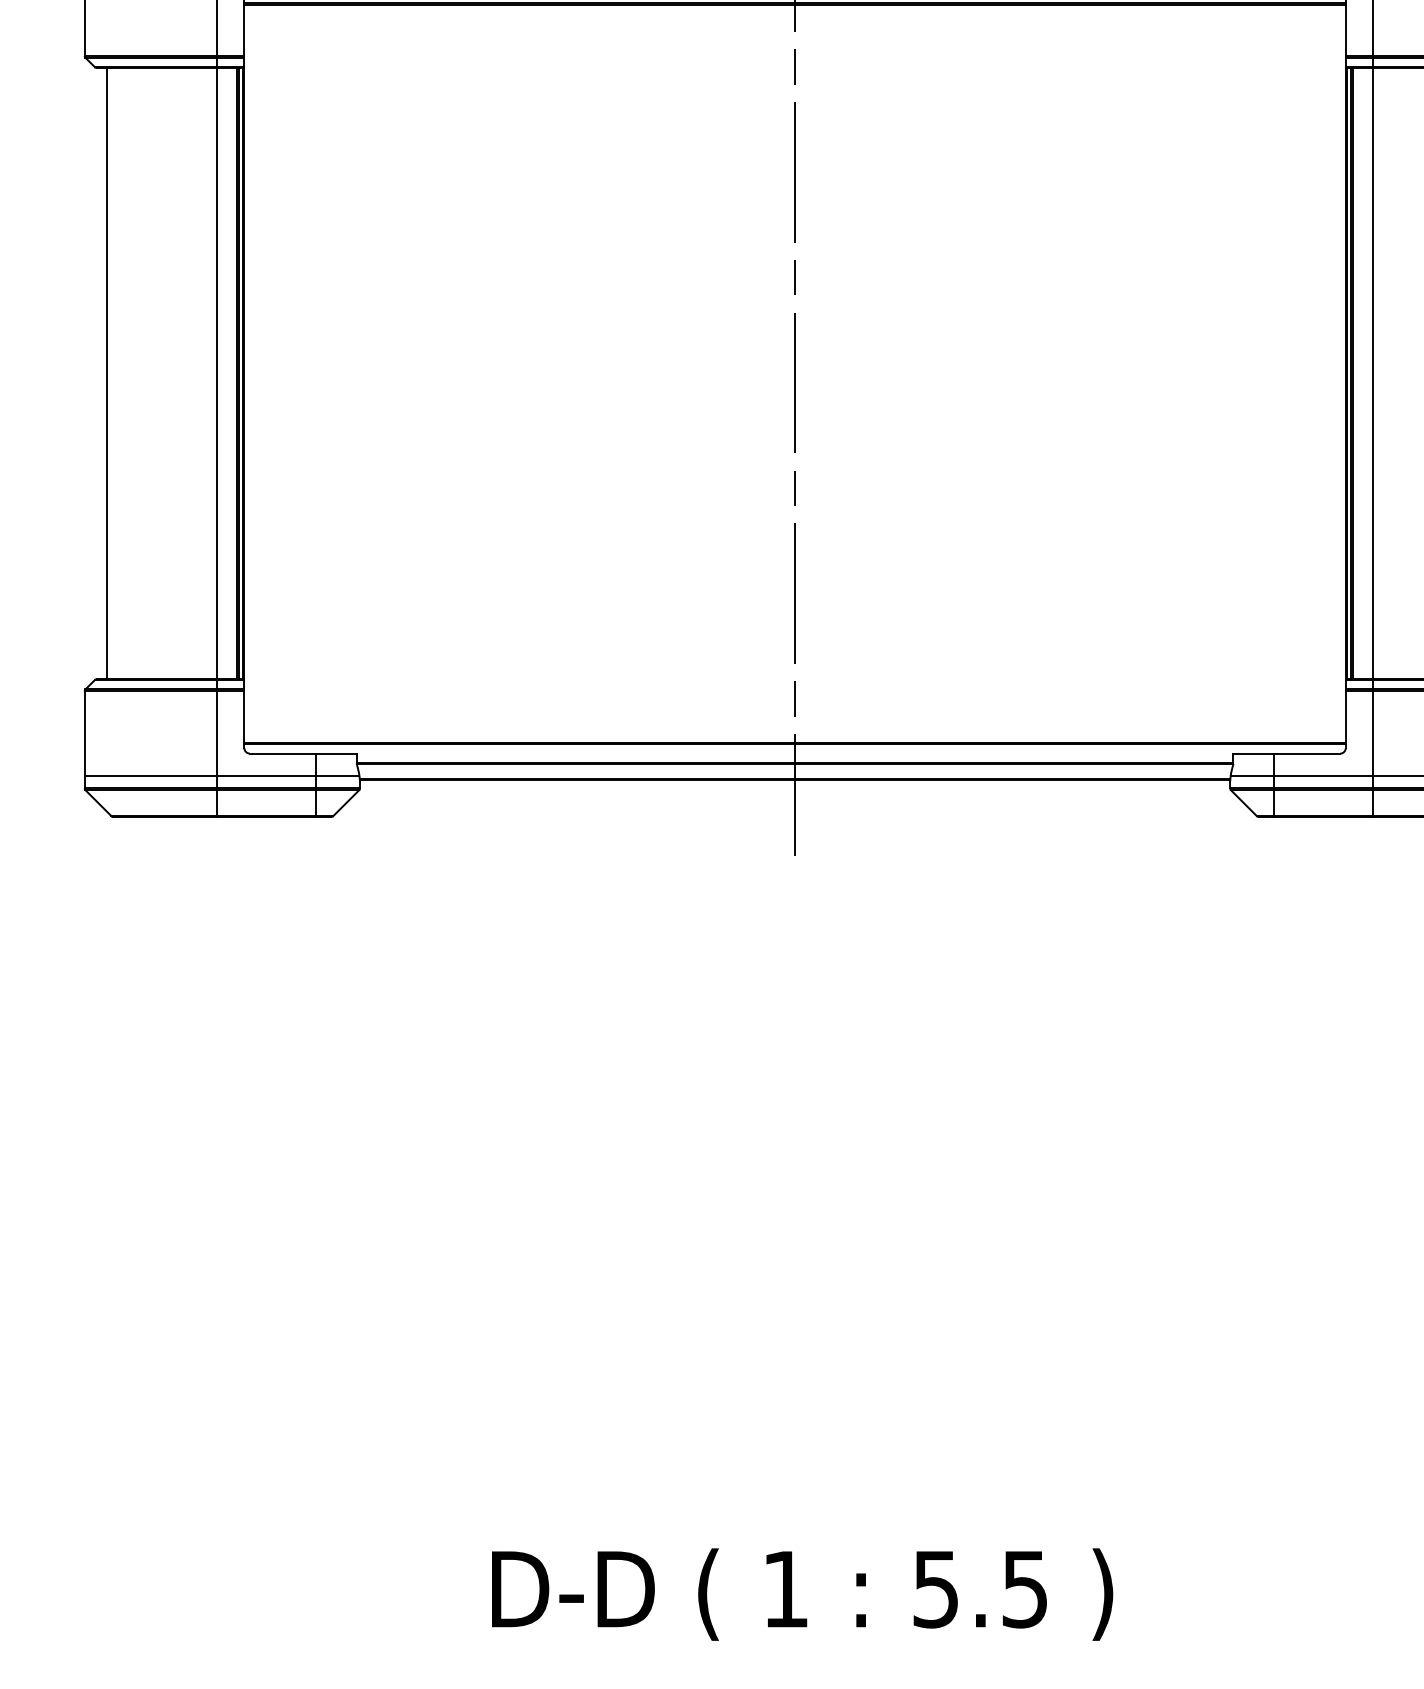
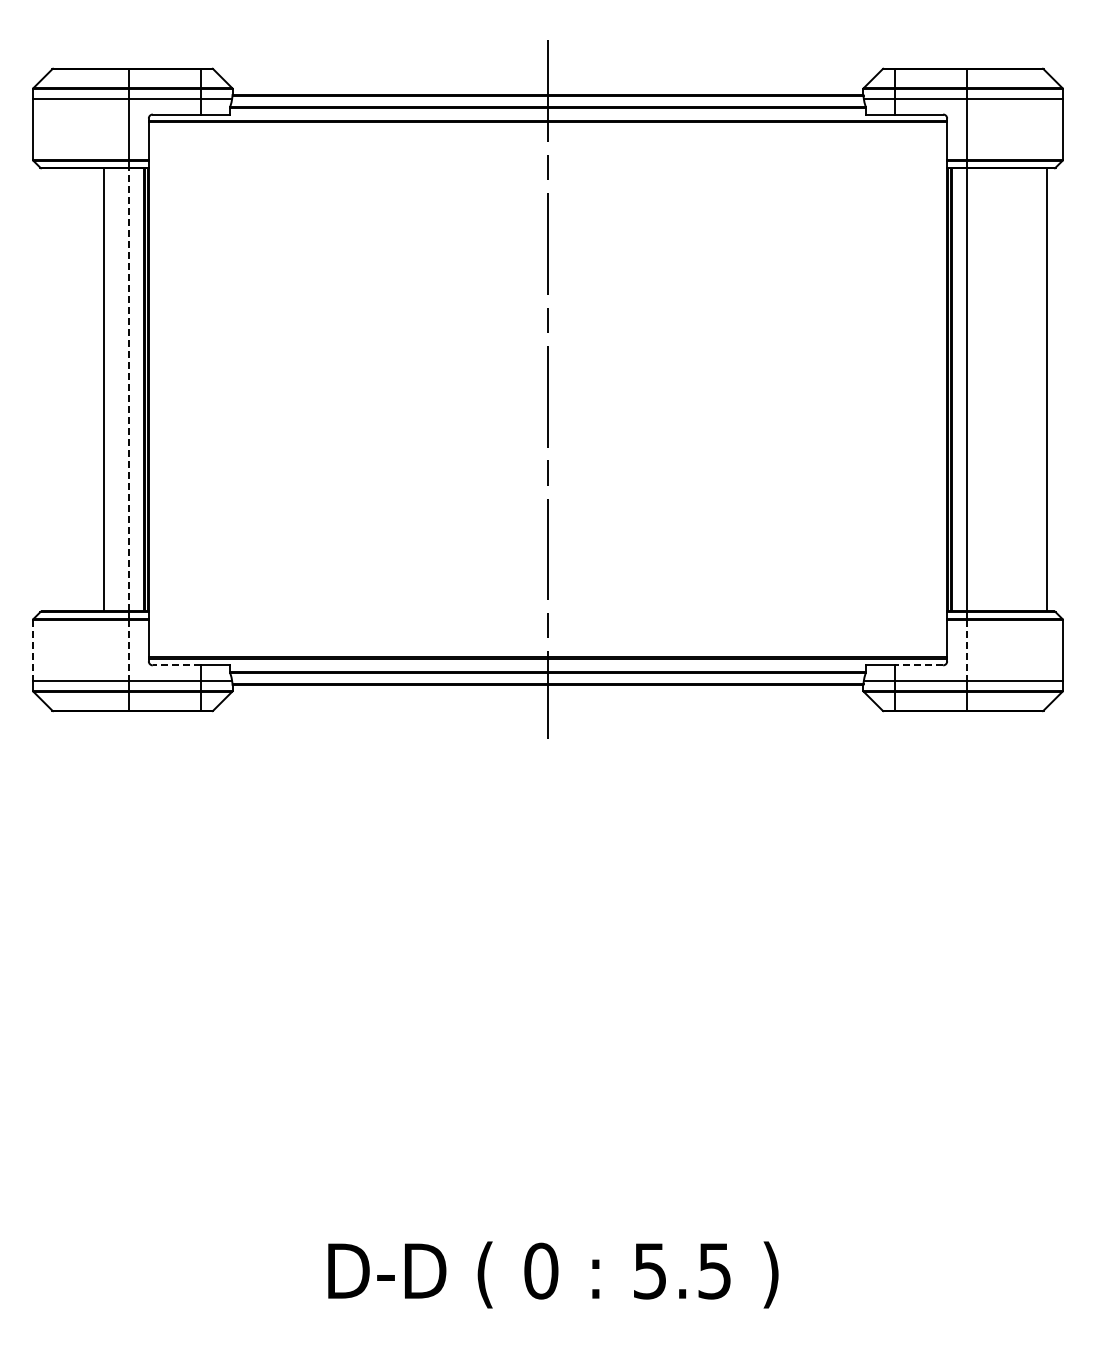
line: (107, 372) -> (104, 389), moved
line: (216, 372) -> (128, 389), solid -> dashed
line: (85, 733) -> (33, 650), solid -> dashed
line: (216, 733) -> (128, 650), solid -> dashed
line: (1373, 733) -> (967, 650), solid -> dashed
line: (282, 753) -> (176, 665), solid -> dashed
line: (1307, 753) -> (919, 665), solid -> dashed
text: (786, 1588) -> (541, 1270), 1 -> 0

